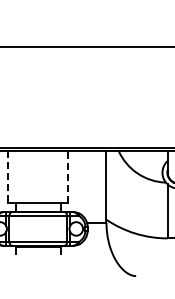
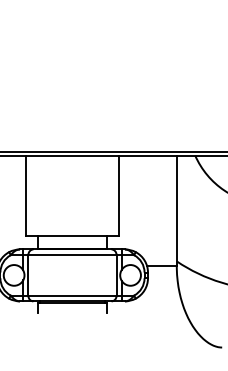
line: (68, 176) -> (118, 195), dashed -> solid
line: (8, 177) -> (26, 196), dashed -> solid

